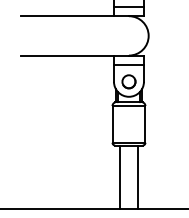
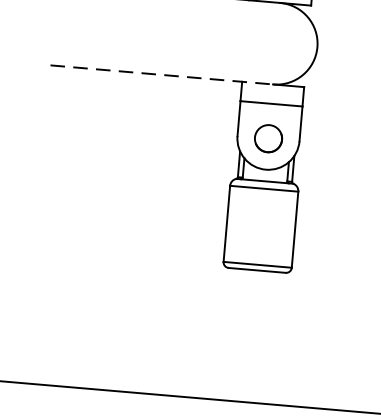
line: (75, 55) -> (162, 74), solid -> dashed
line: (120, 177) -> (234, 335), removed
line: (137, 177) -> (269, 338), removed

